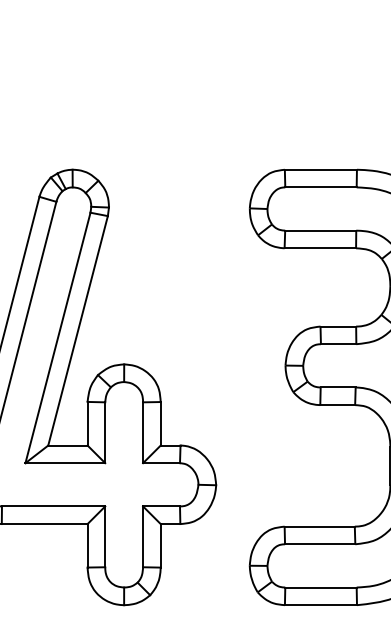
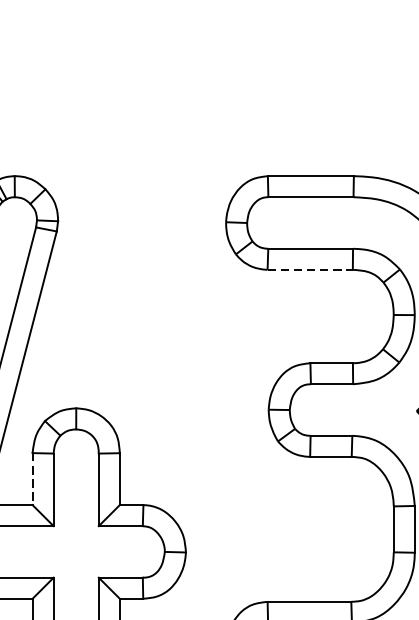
line: (320, 248) -> (310, 270), solid -> dashed
line: (87, 423) -> (32, 478), solid -> dashed

